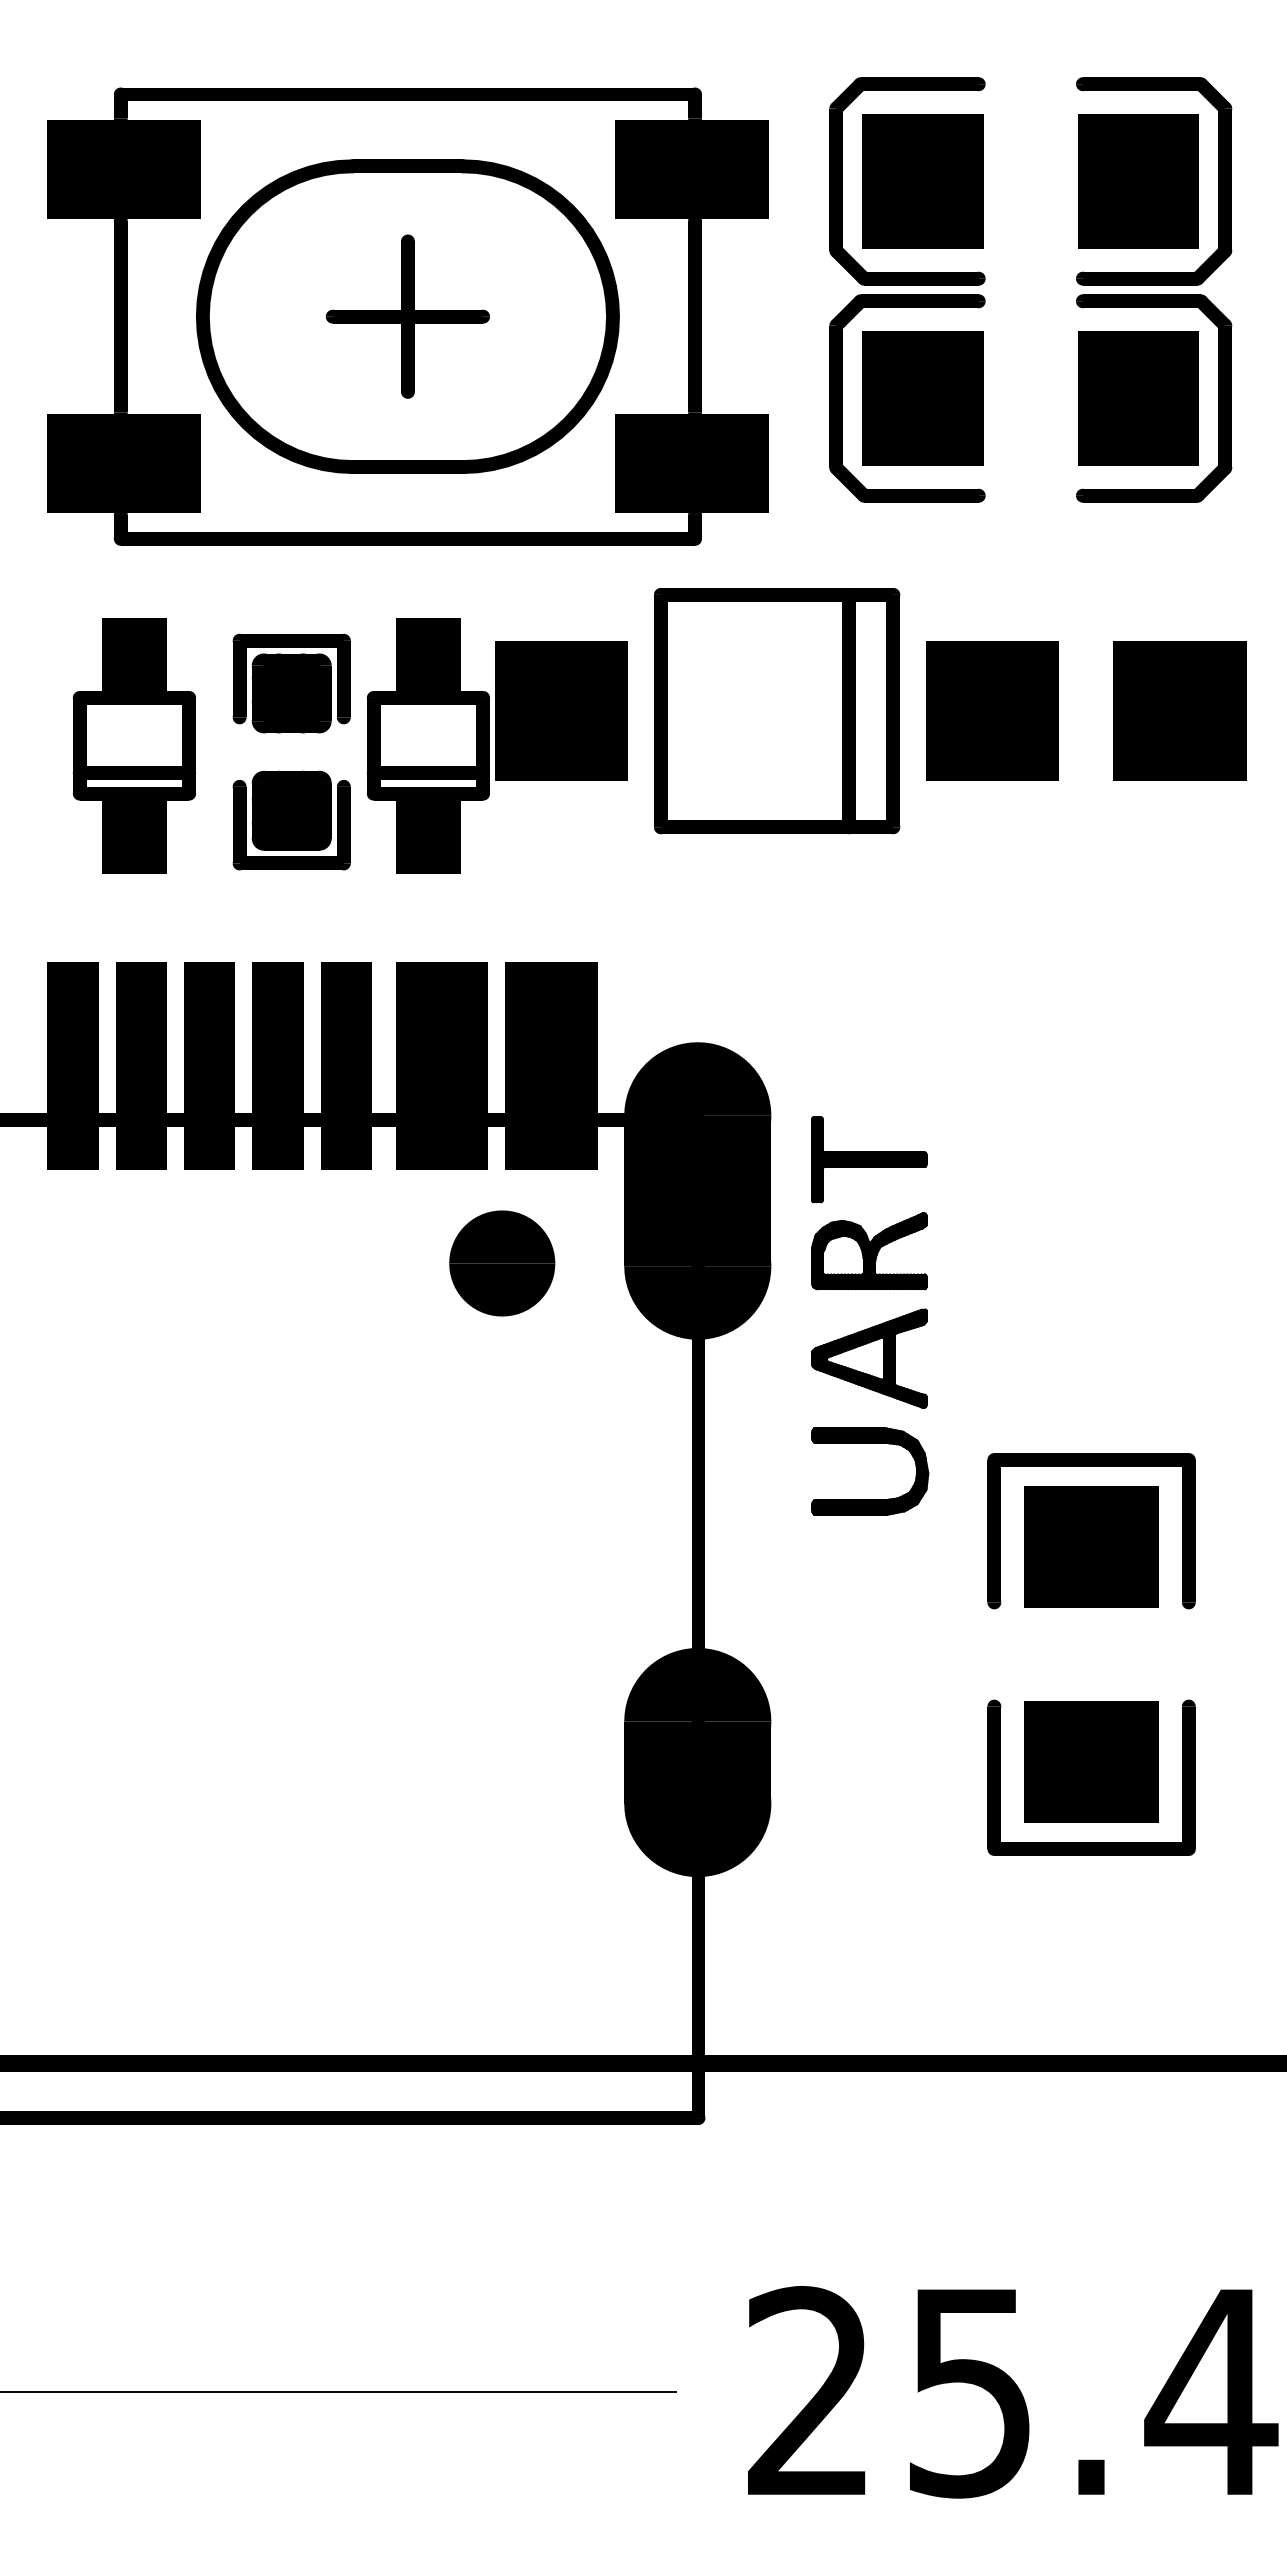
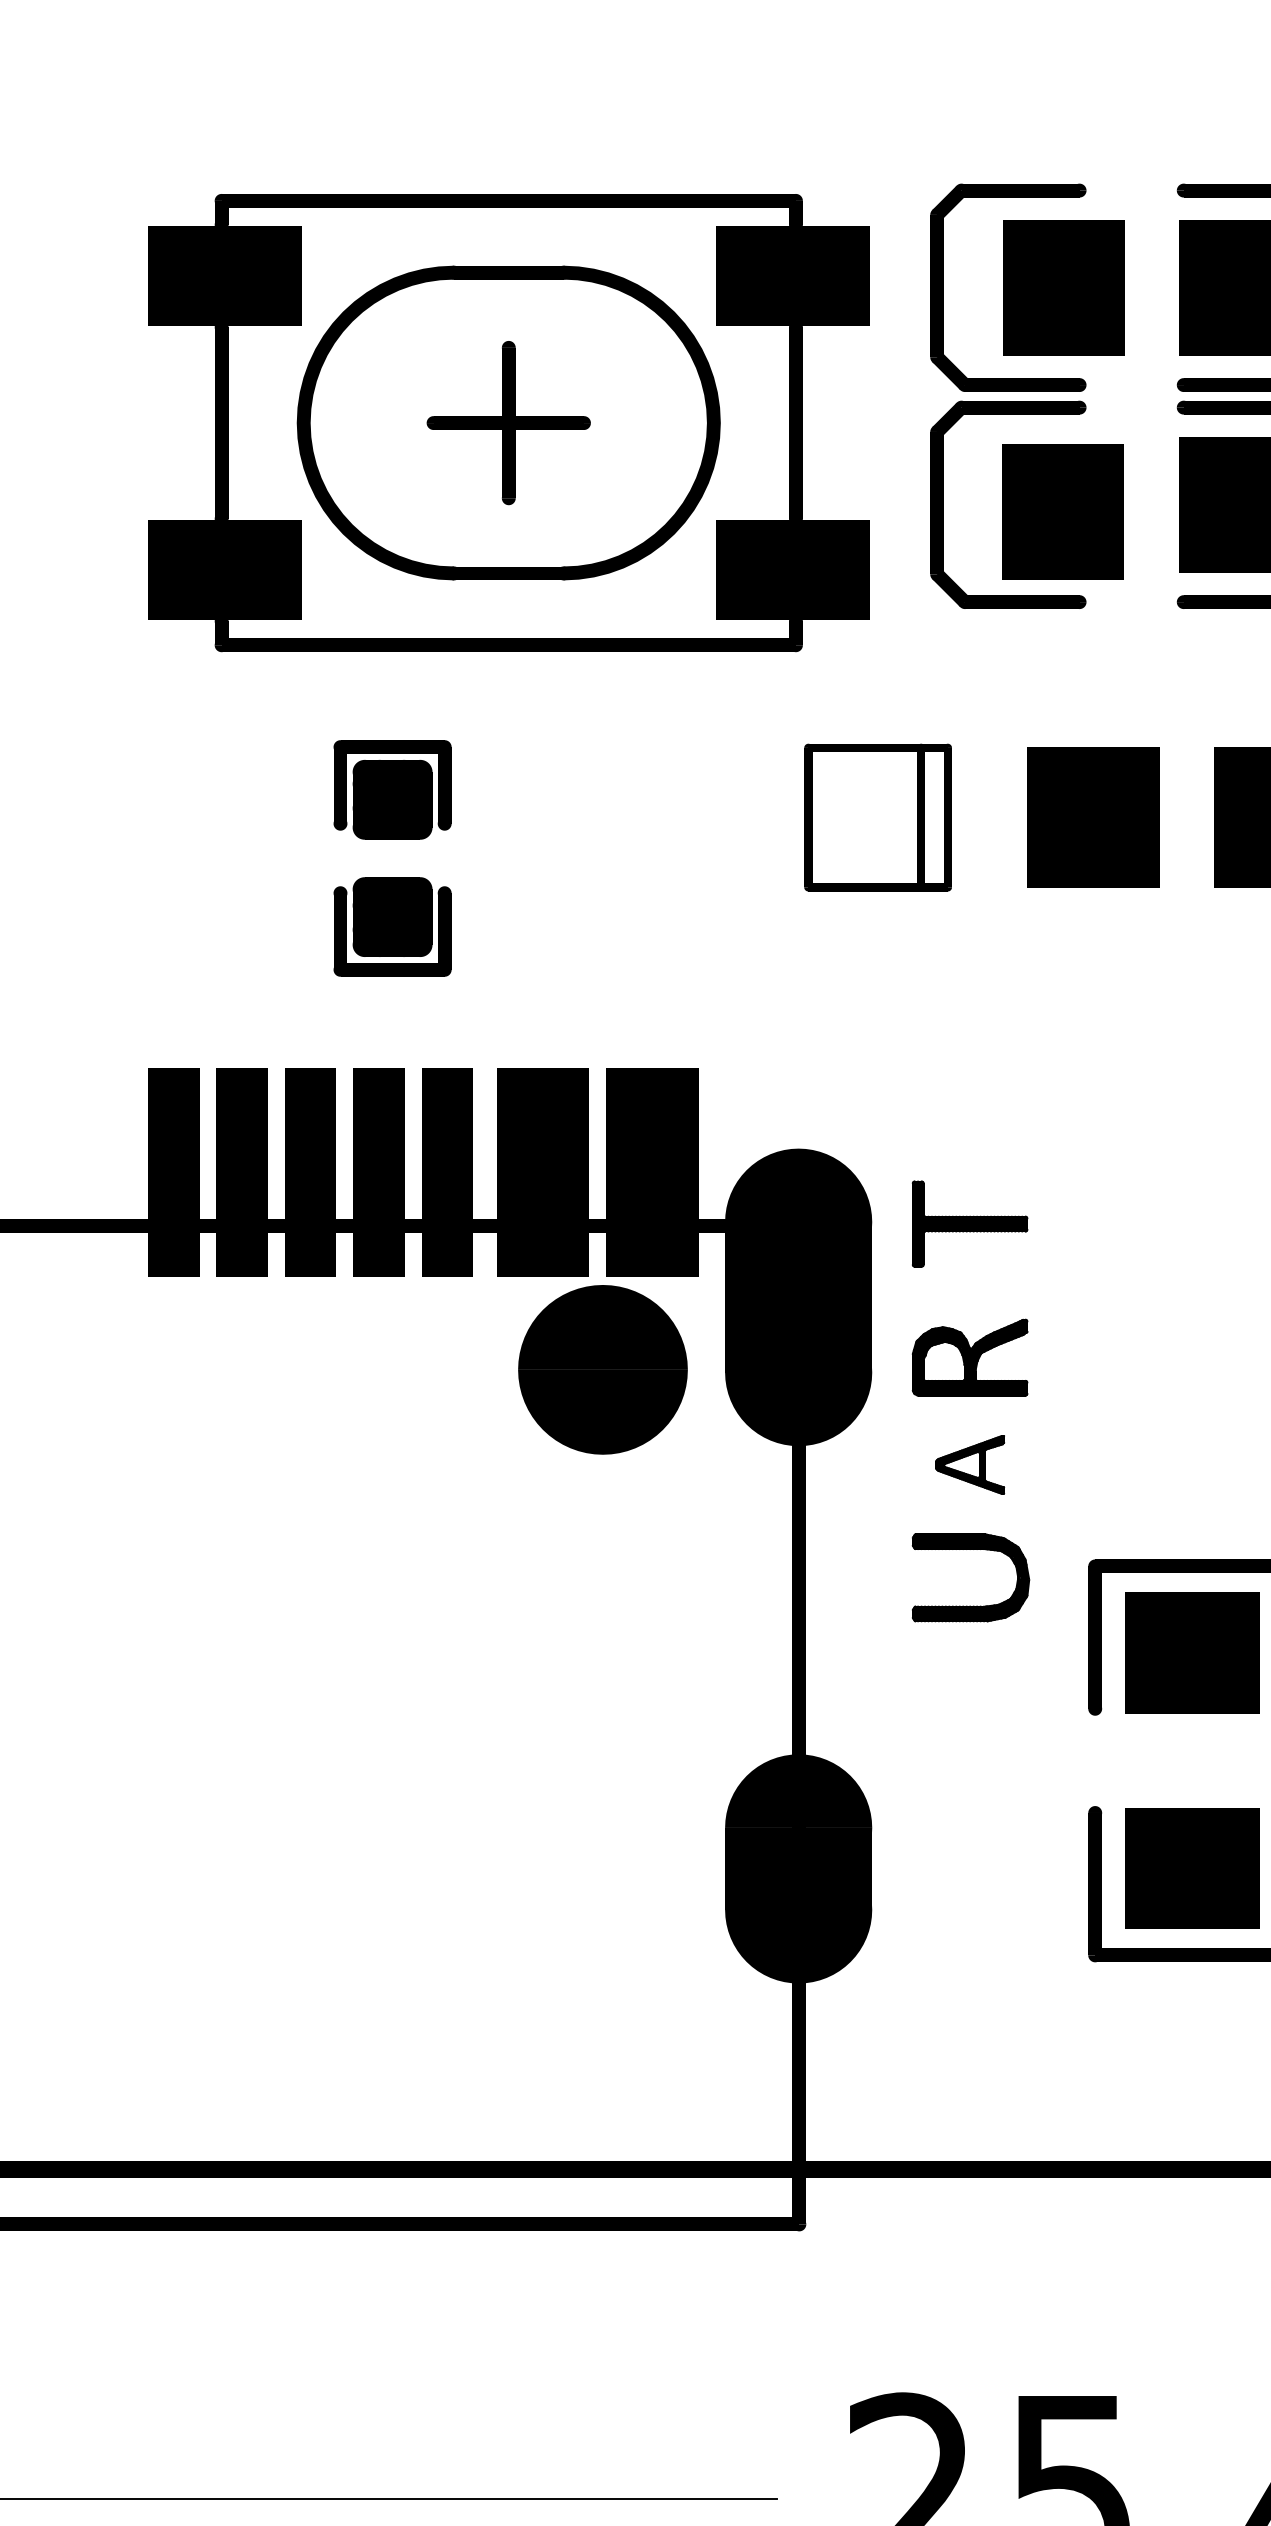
part: (922, 181) -> (1063, 287), moved
part: (922, 398) -> (1062, 511), moved
part: (777, 711) -> (878, 817), size x0.6
part: (133, 745) -> (234, 851), removed
part: (496, 745) -> (597, 851), removed
part: (869, 1159) -> (970, 1223), moved
part: (502, 1263) -> (603, 1369), size x1.6
part: (869, 1358) -> (970, 1464), size x0.6

